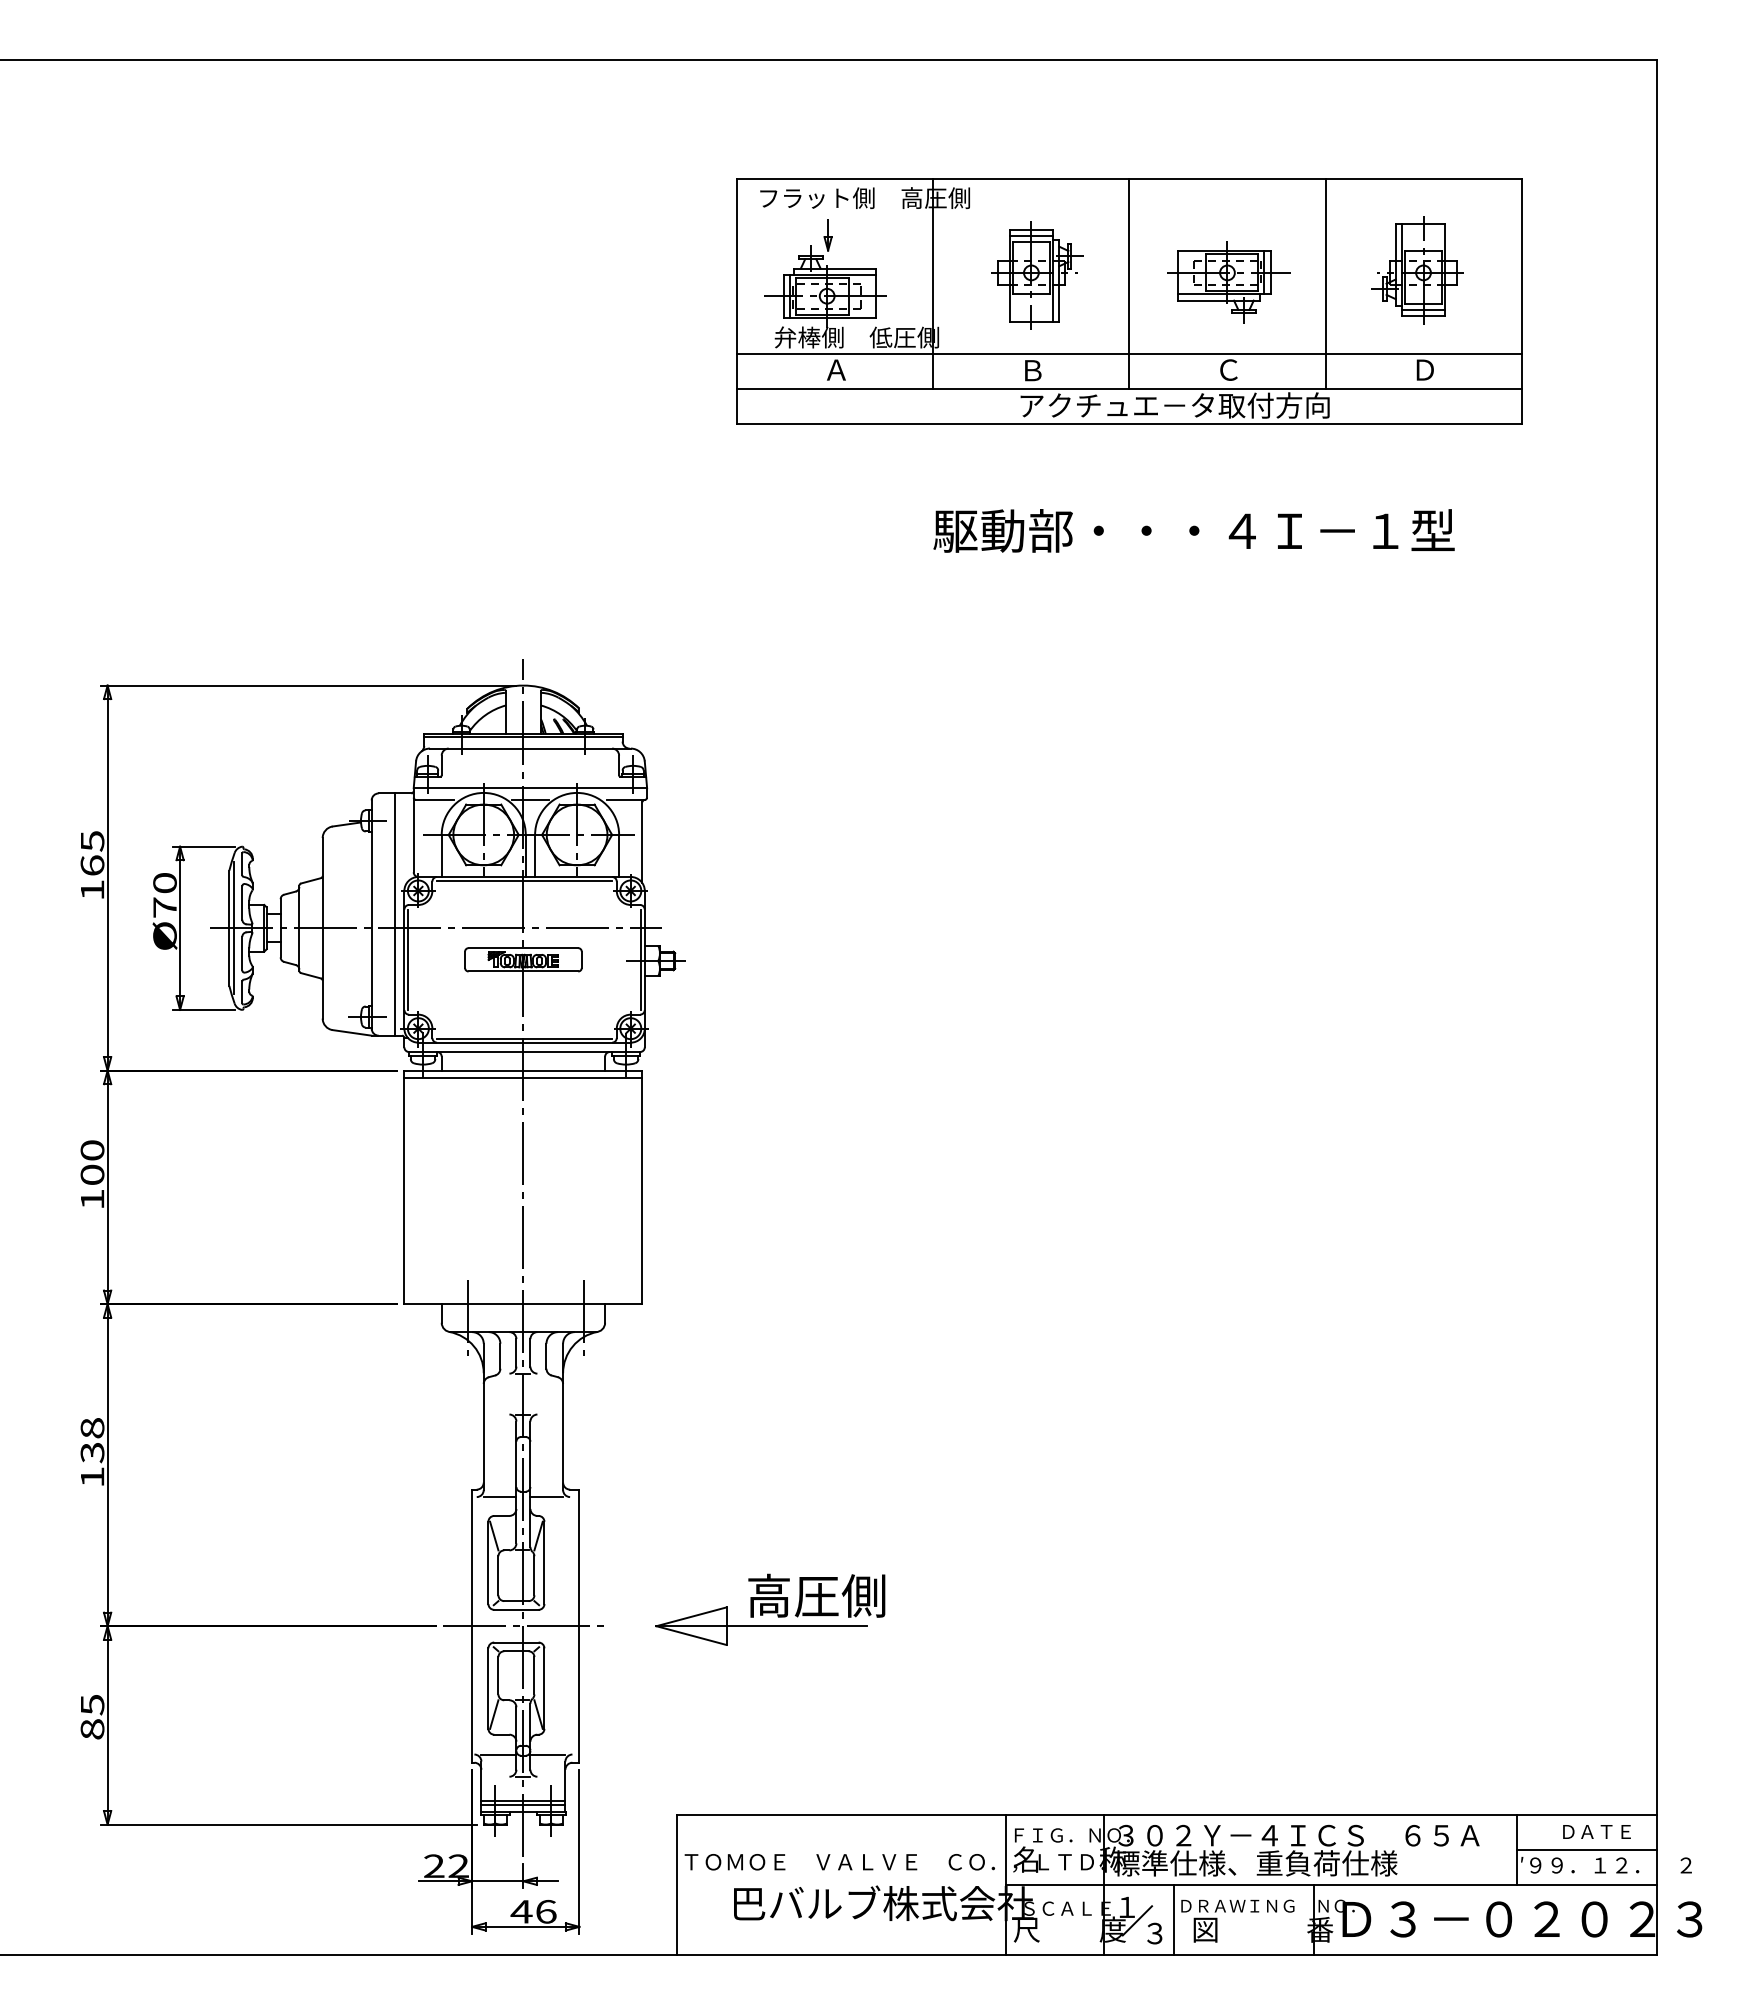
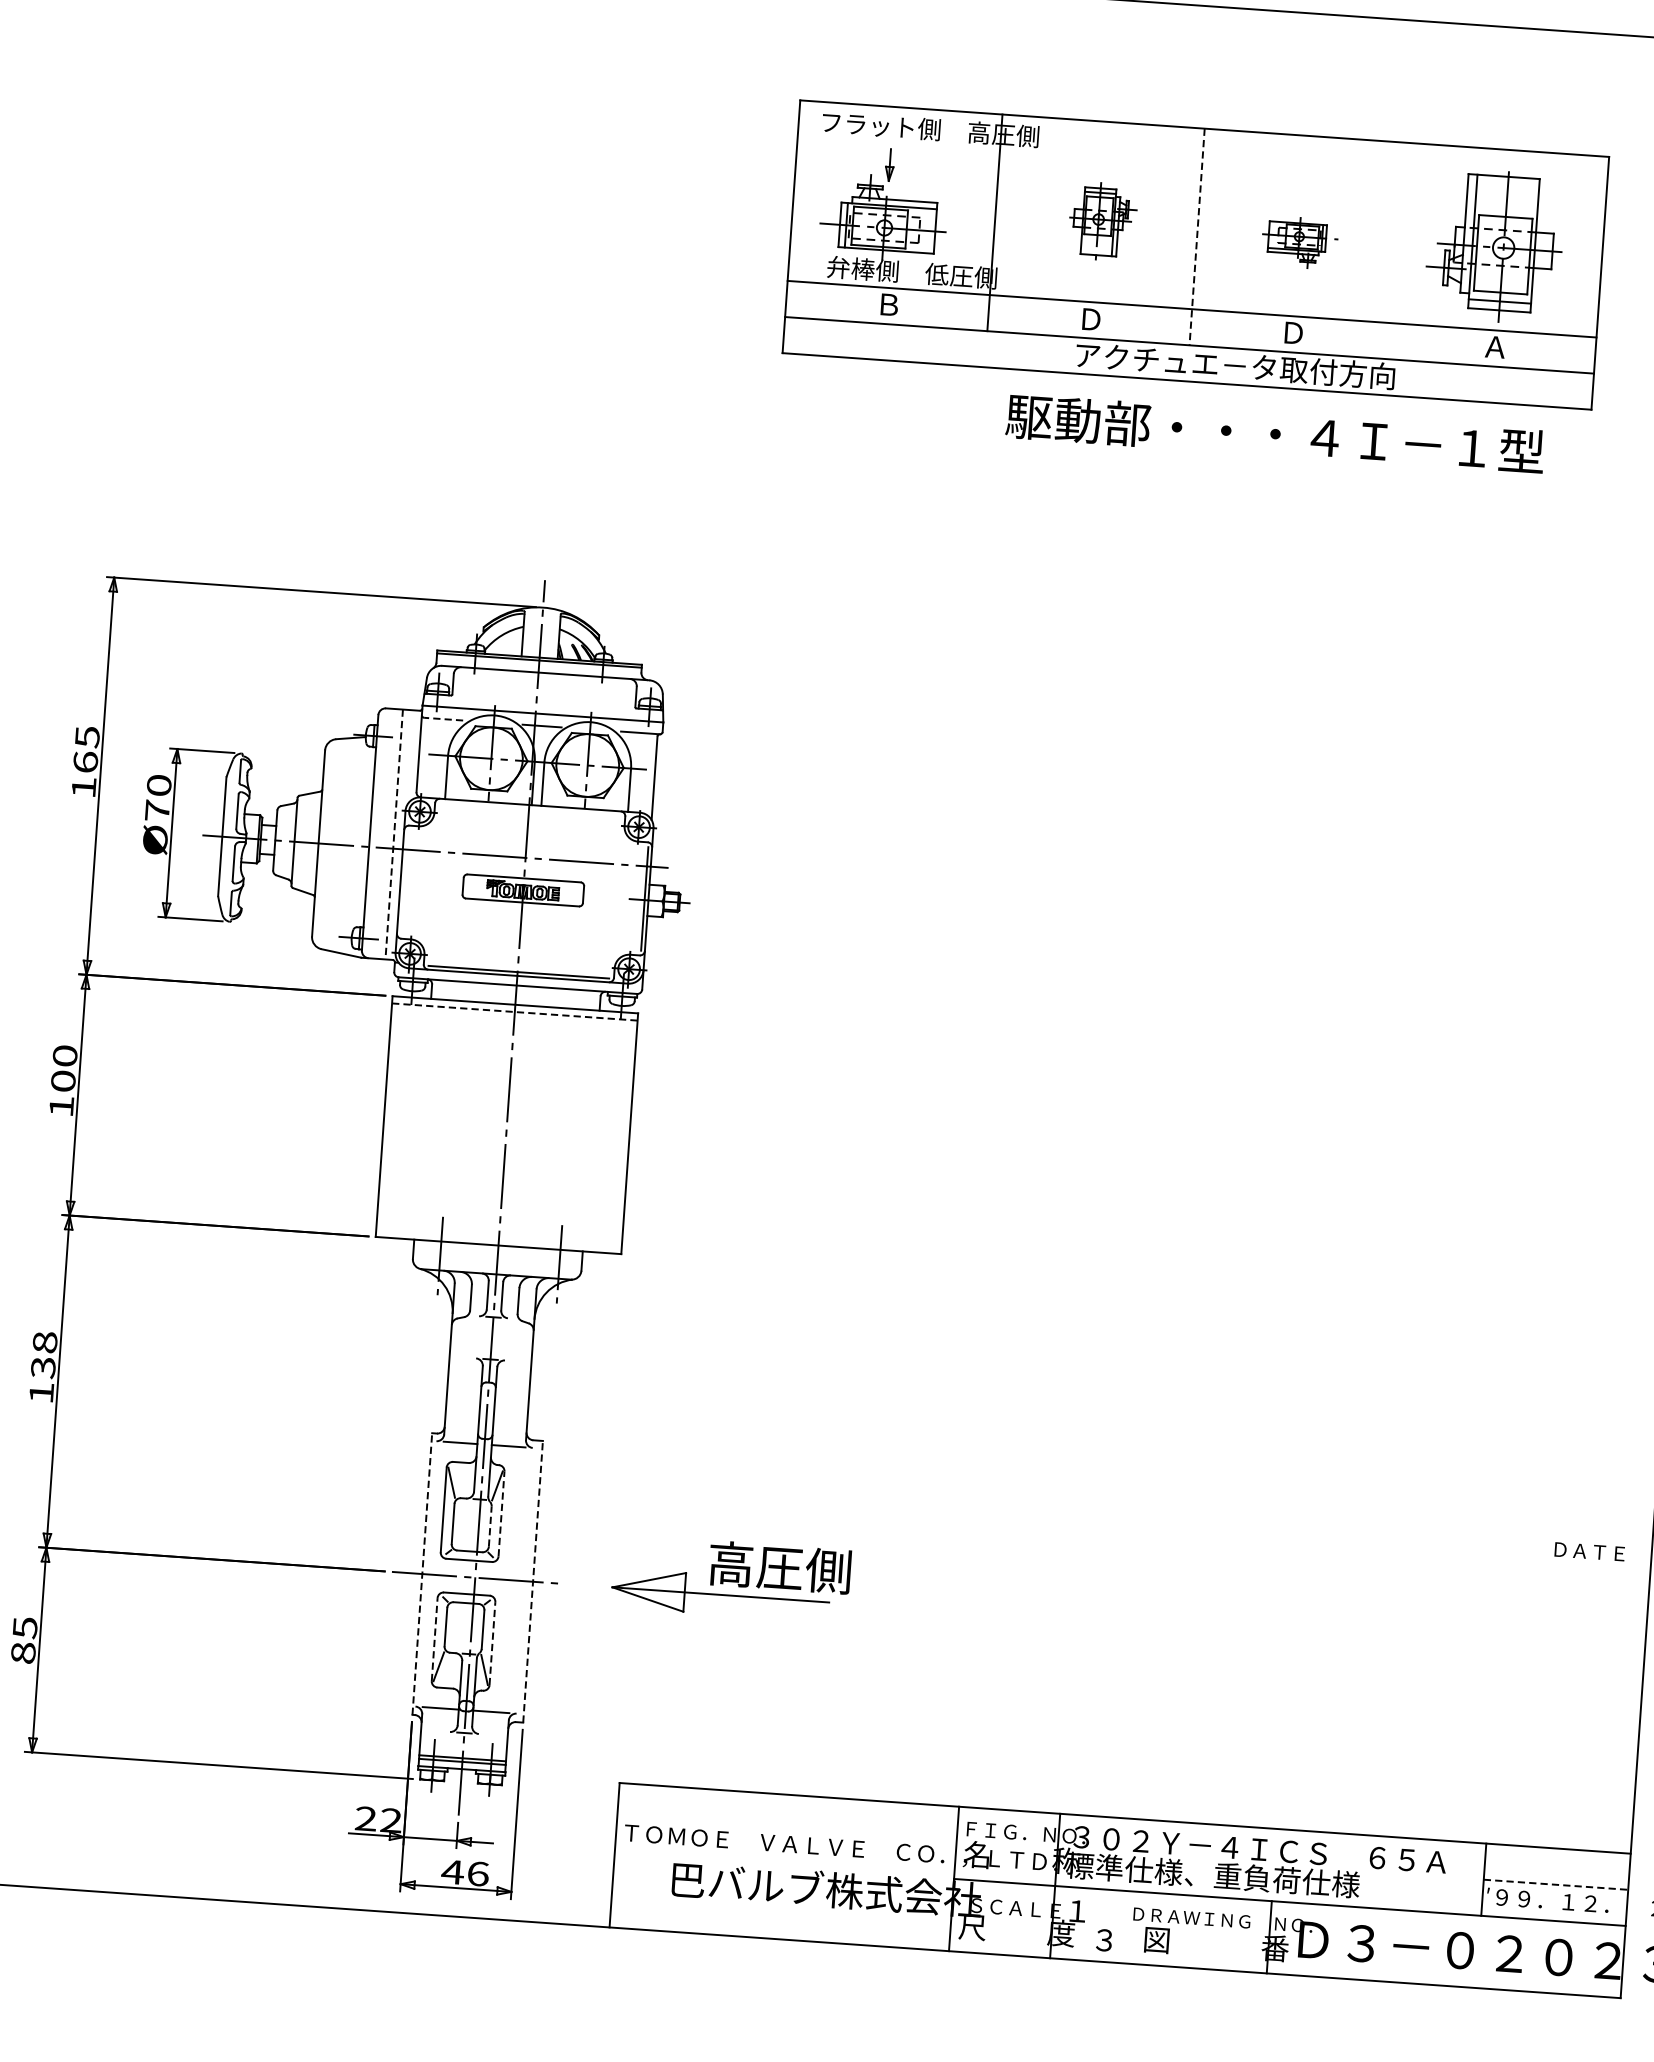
part: (1417, 270) -> (1495, 243), size x1.4
part: (1037, 275) -> (1102, 221), size x0.7
part: (1228, 282) -> (1299, 242), size x0.6
line: (1325, 283) -> (1399, 250), removed
line: (1129, 284) -> (1197, 237), solid -> dashed
text: (836, 369) -> (888, 304), Ａ -> Ｂ
text: (1228, 369) -> (1293, 332), Ｃ -> Ｄ
text: (1424, 369) -> (1495, 346), Ｄ -> Ａ
text: (1032, 370) -> (1090, 319), Ｂ -> Ｄ
text: (1193, 530) -> (1274, 433), moved
line: (434, 799) -> (443, 718), solid -> dashed
line: (524, 880) -> (530, 808), removed
line: (395, 915) -> (394, 835), solid -> dashed
line: (234, 928) -> (227, 837), removed
line: (408, 959) -> (404, 881), removed
line: (523, 1077) -> (514, 1011), solid -> dashed
line: (544, 1562) -> (501, 1513), solid -> dashed
line: (534, 1575) -> (490, 1526), solid -> dashed
line: (472, 1626) -> (422, 1574), solid -> dashed
line: (579, 1626) -> (533, 1582), solid -> dashed
line: (488, 1688) -> (434, 1639), solid -> dashed
line: (544, 1688) -> (492, 1643), solid -> dashed
text: (1596, 1831) -> (1589, 1551), moved
line: (1587, 1849) -> (1556, 1884), solid -> dashed
line: (1173, 1919) -> (1124, 1927), removed
line: (1137, 1920) -> (1087, 1925), removed

